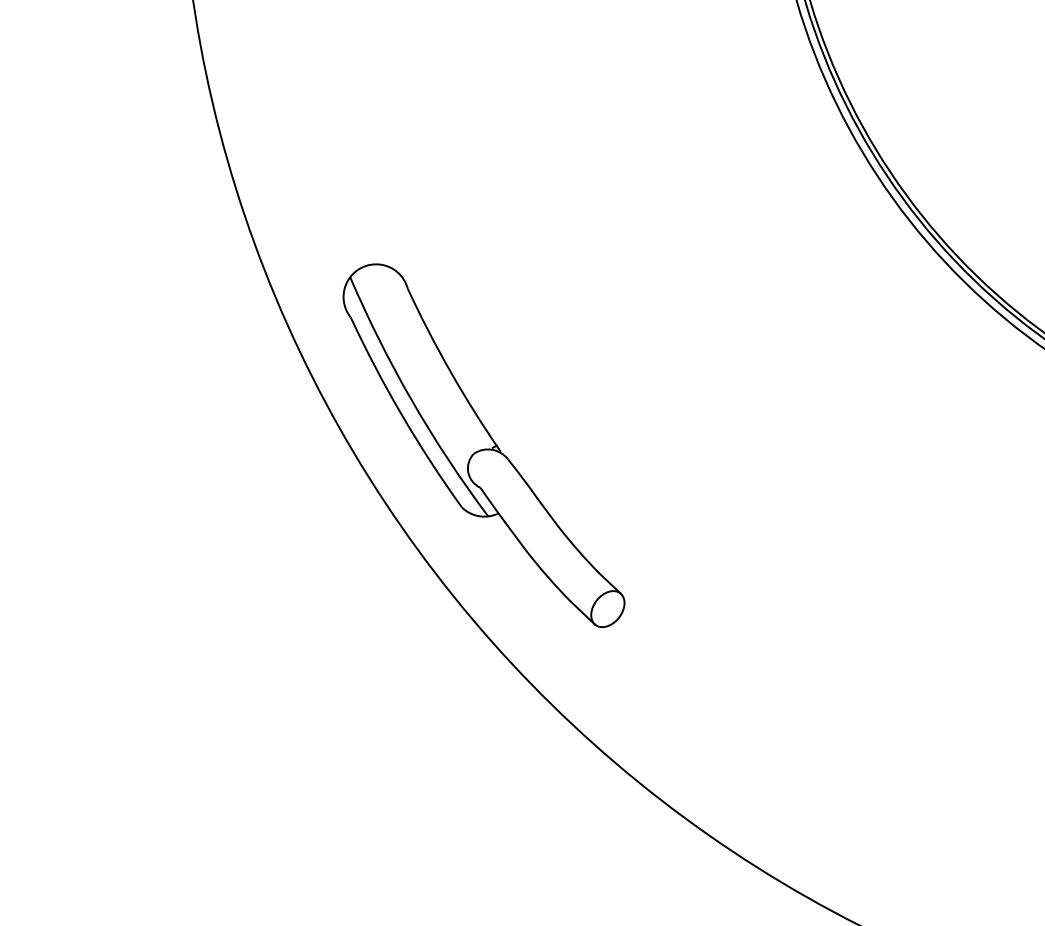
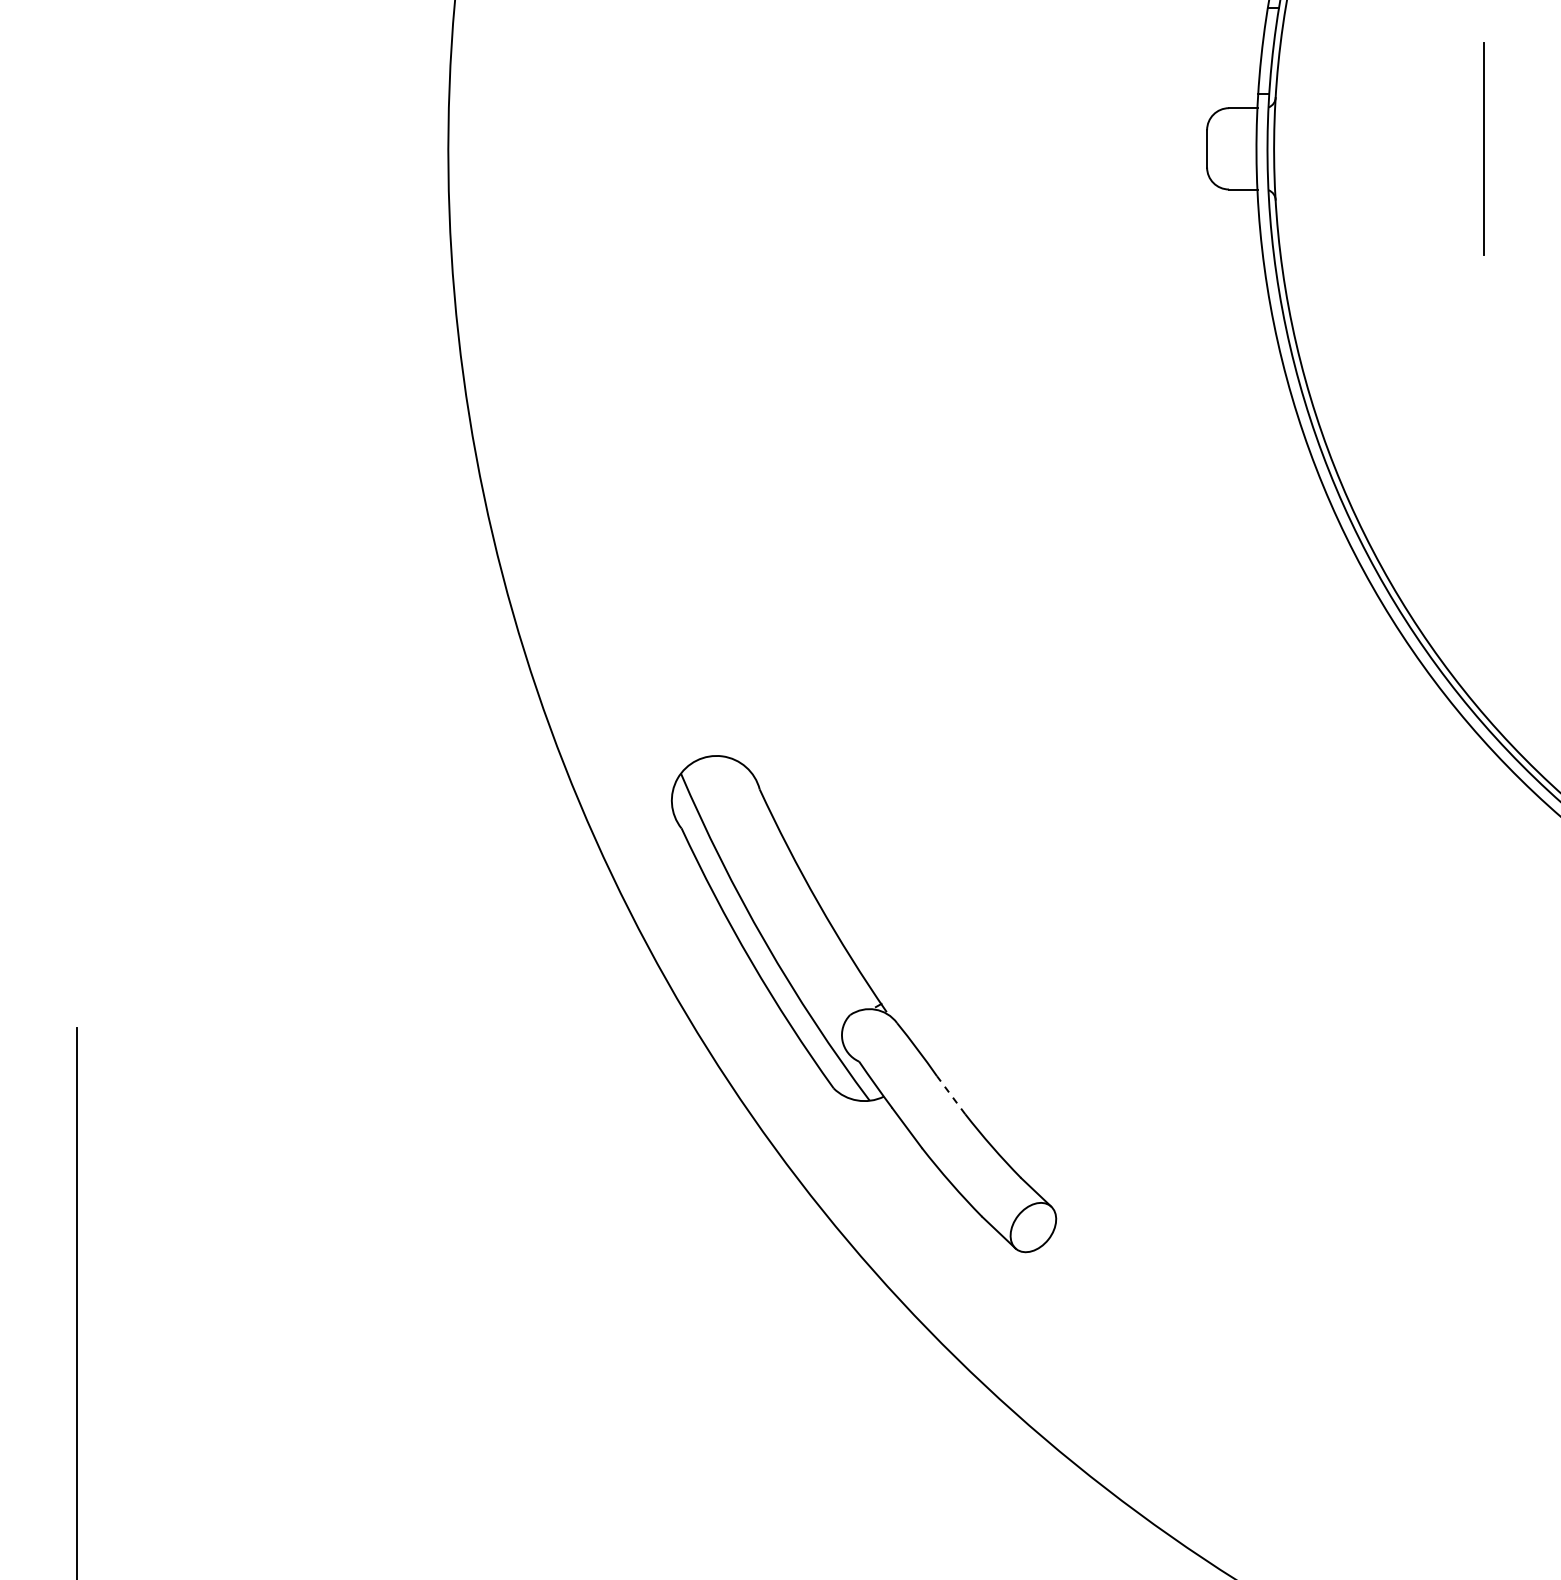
line: (548, 512) -> (951, 1095), solid -> dashed

